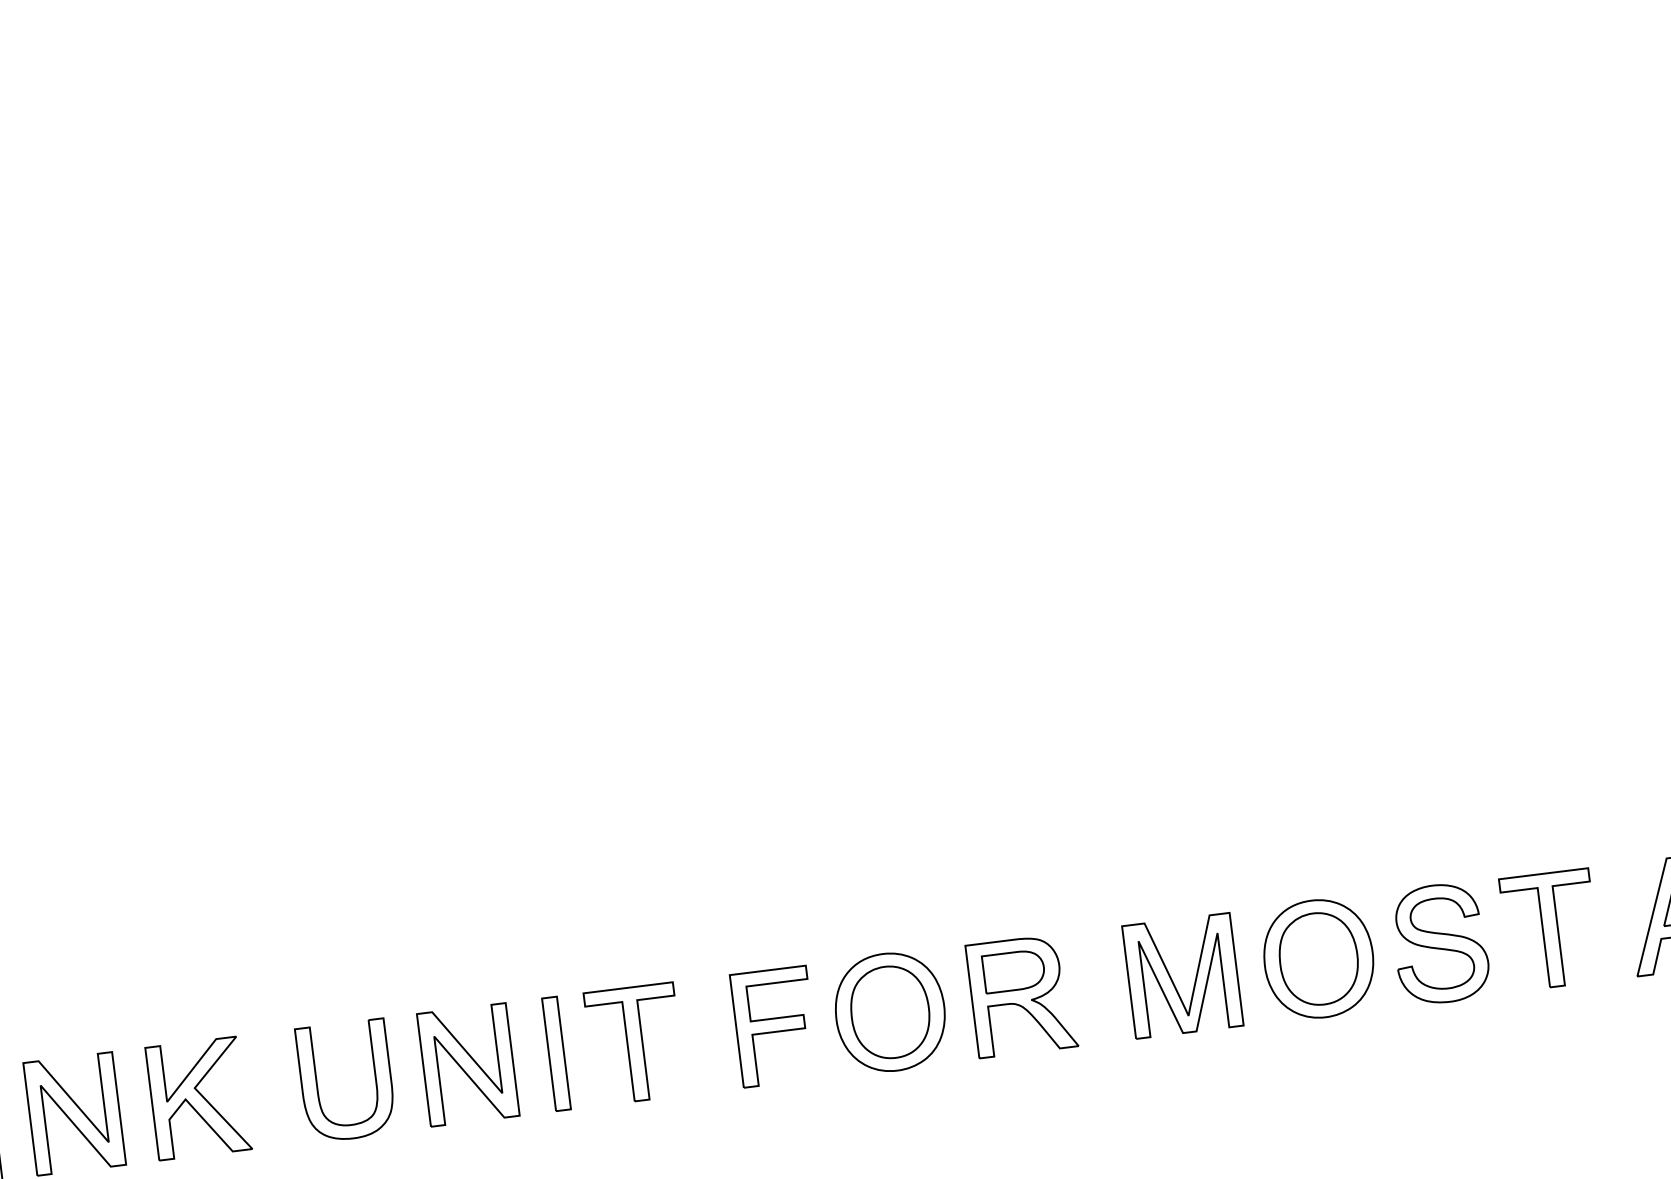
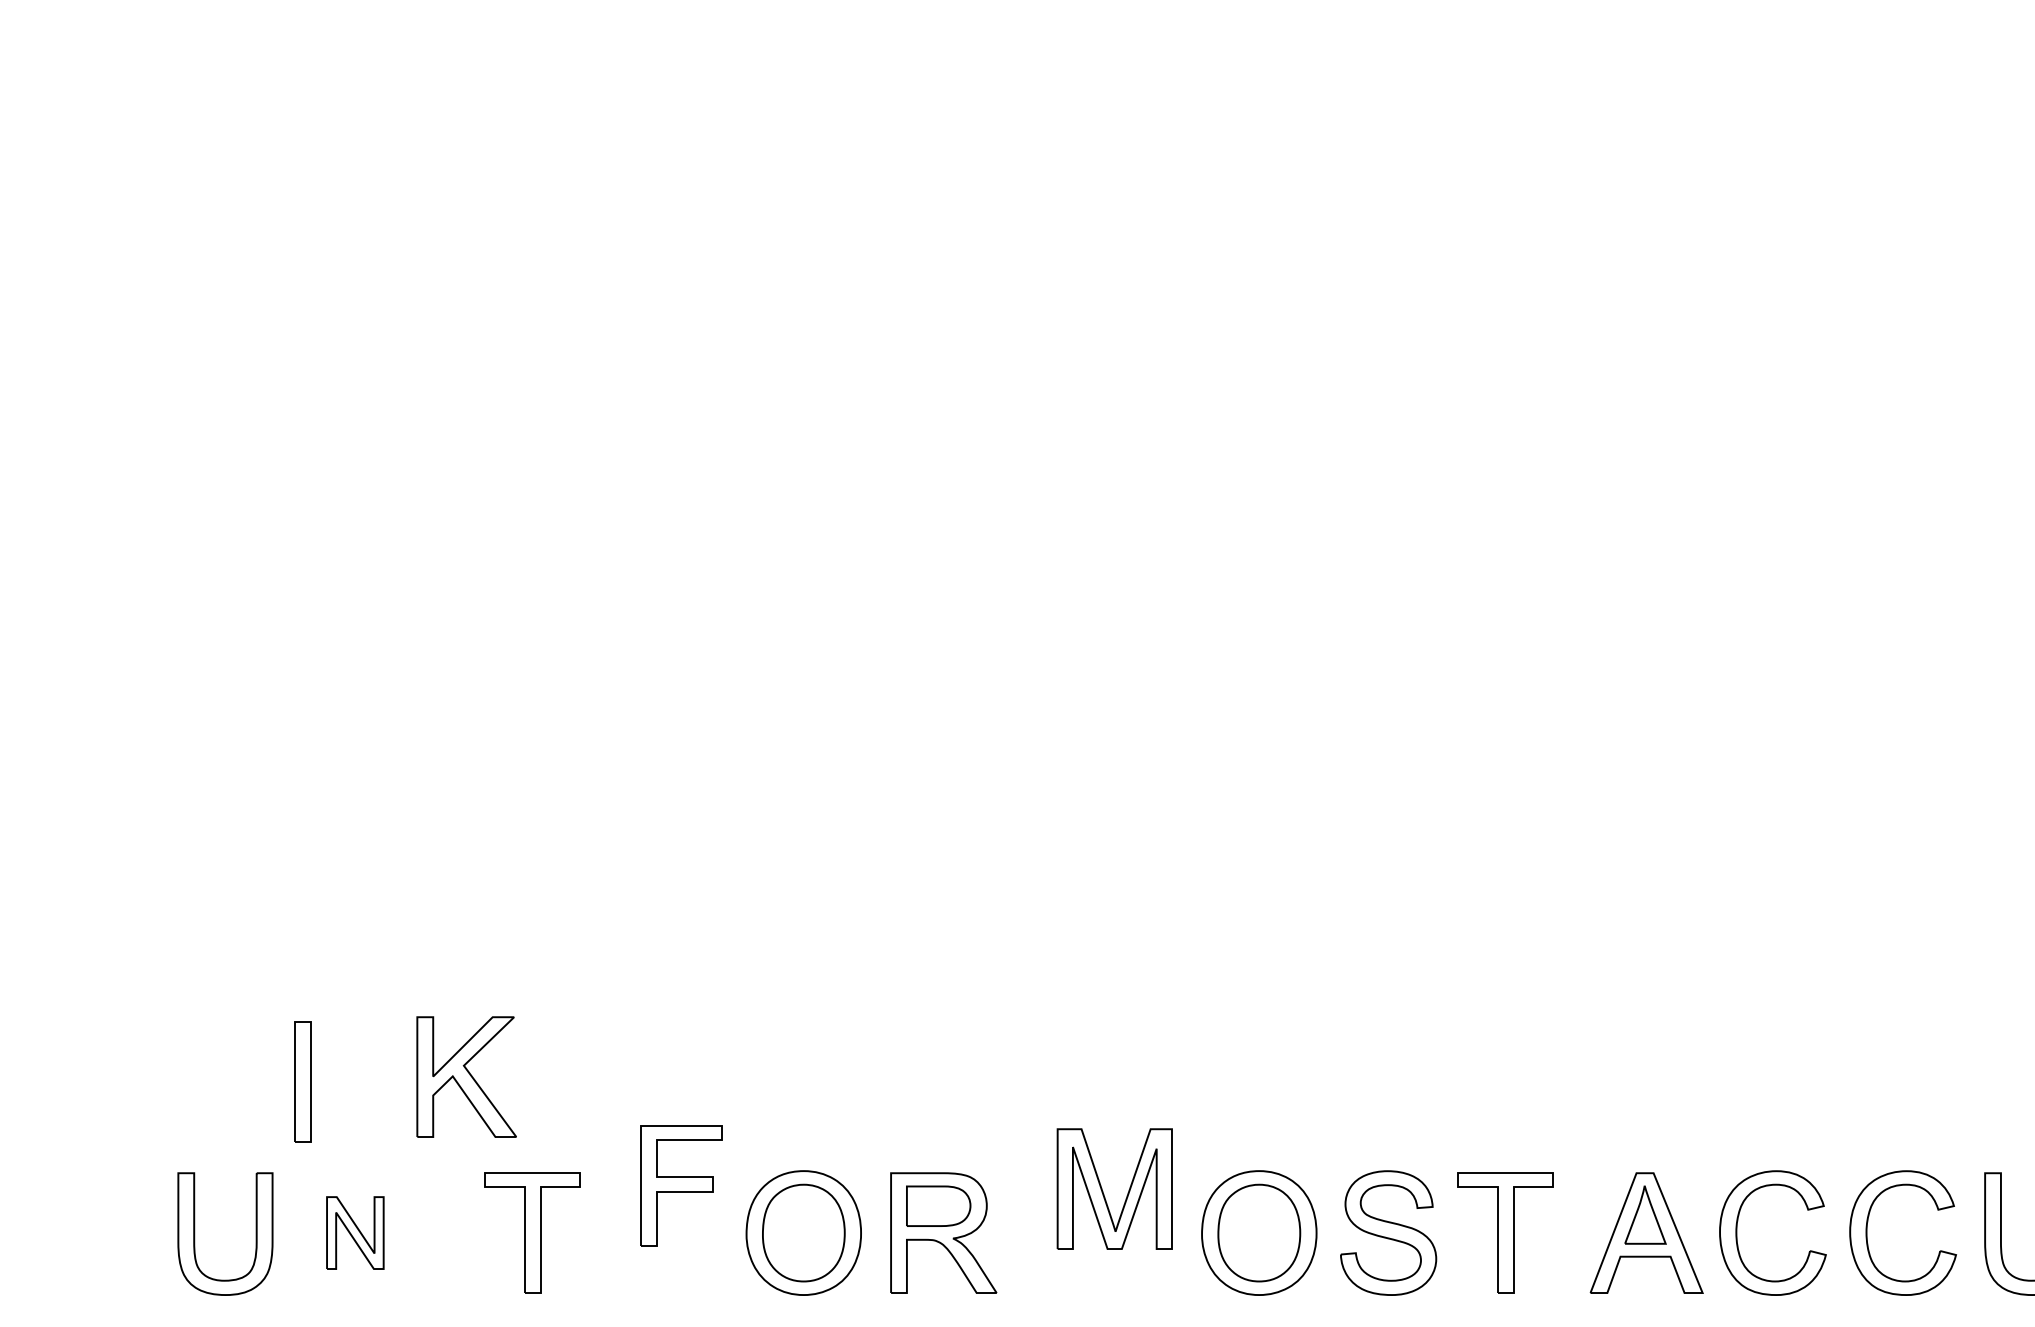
part: (1172, 979) -> (1103, 1191), moved
part: (775, 1026) -> (681, 1185), moved
part: (555, 1053) -> (302, 1081), moved
part: (468, 1064) -> (355, 1232), size x0.6
part: (198, 1097) -> (466, 1076), moved

